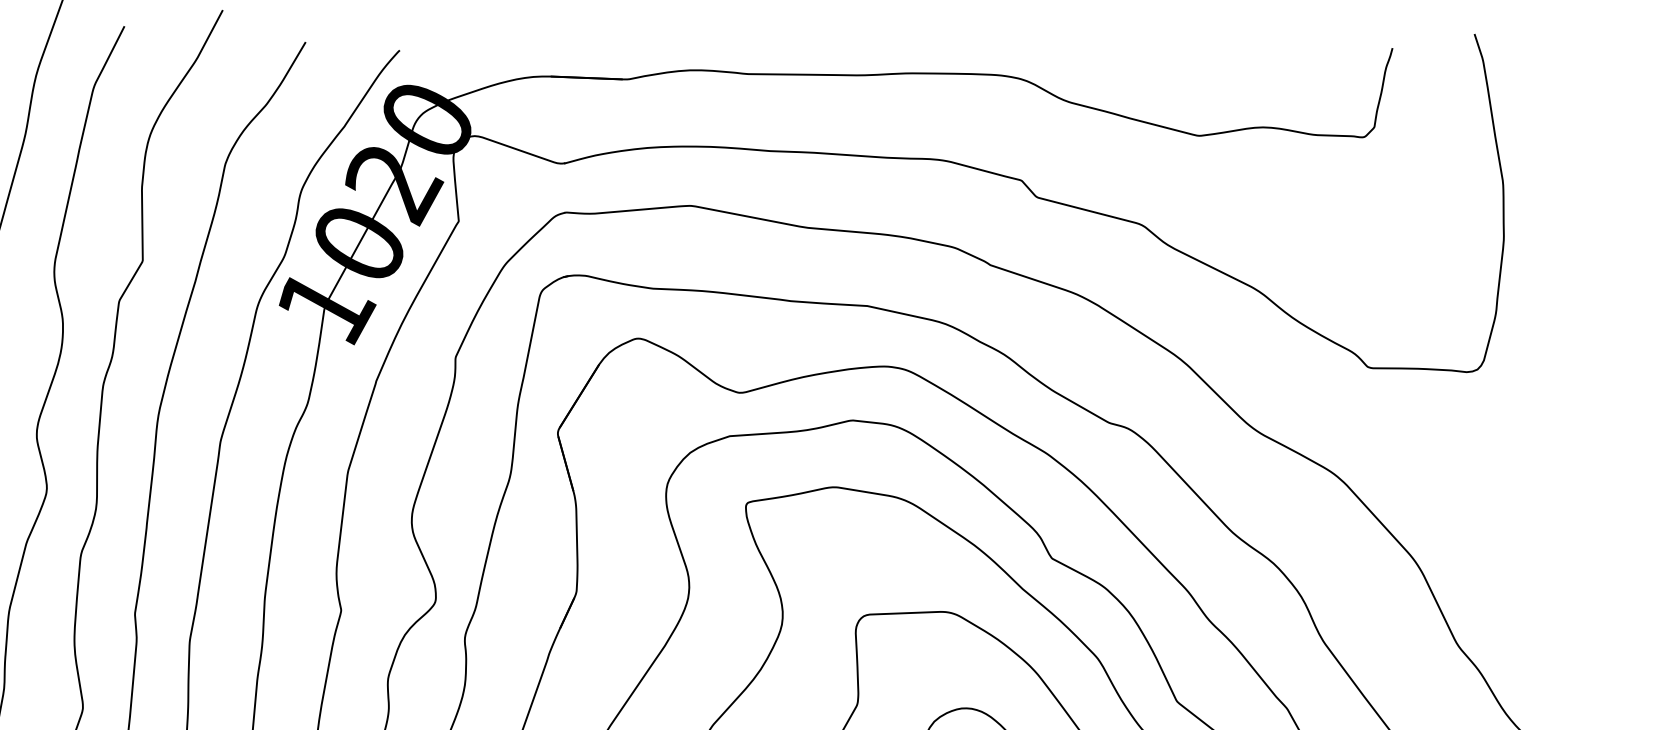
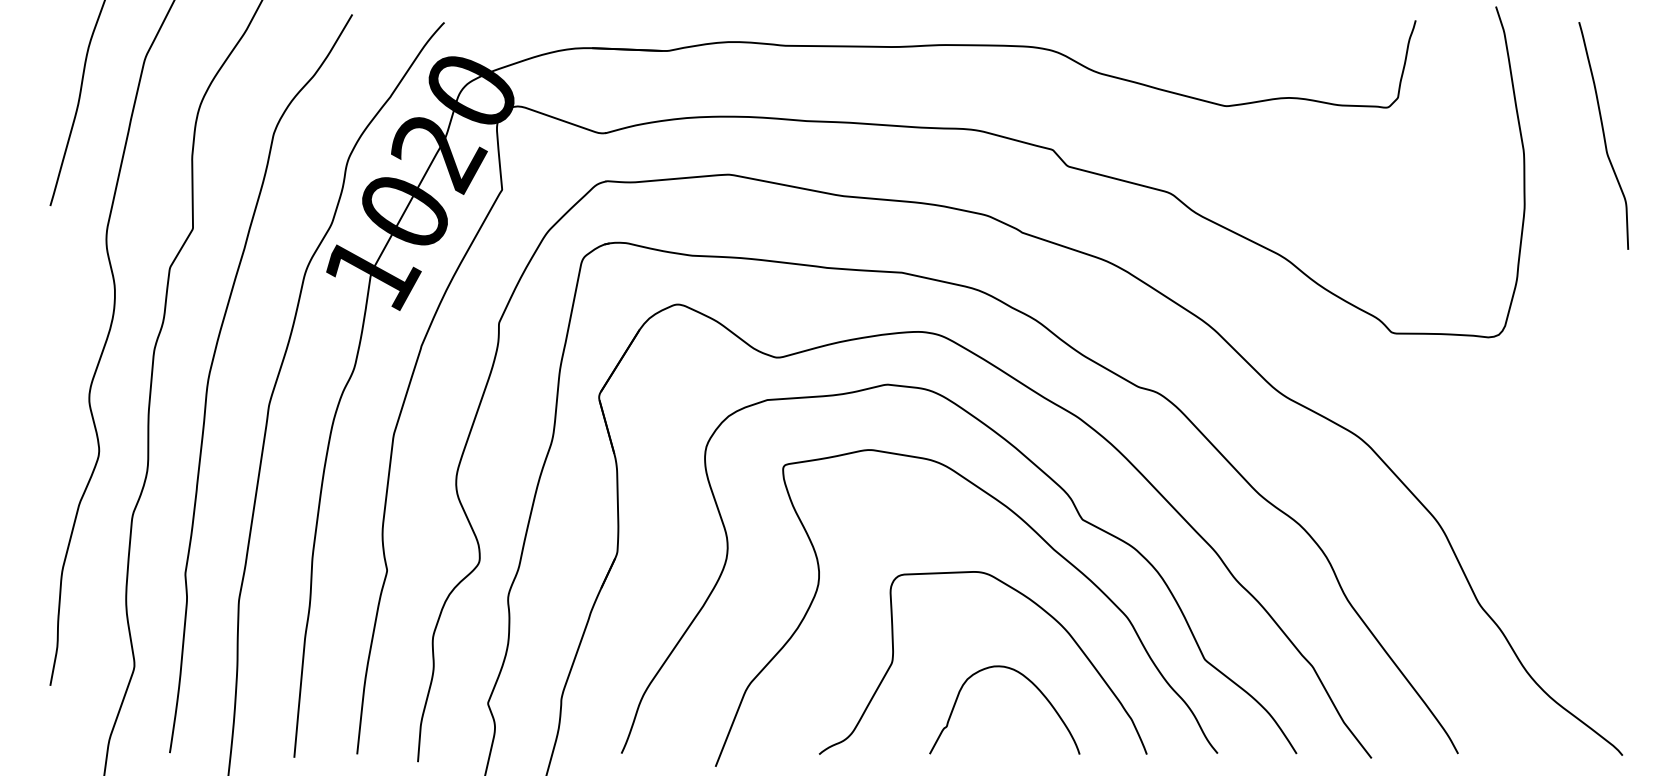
curve: (1584, 165) -> (1603, 135), added

